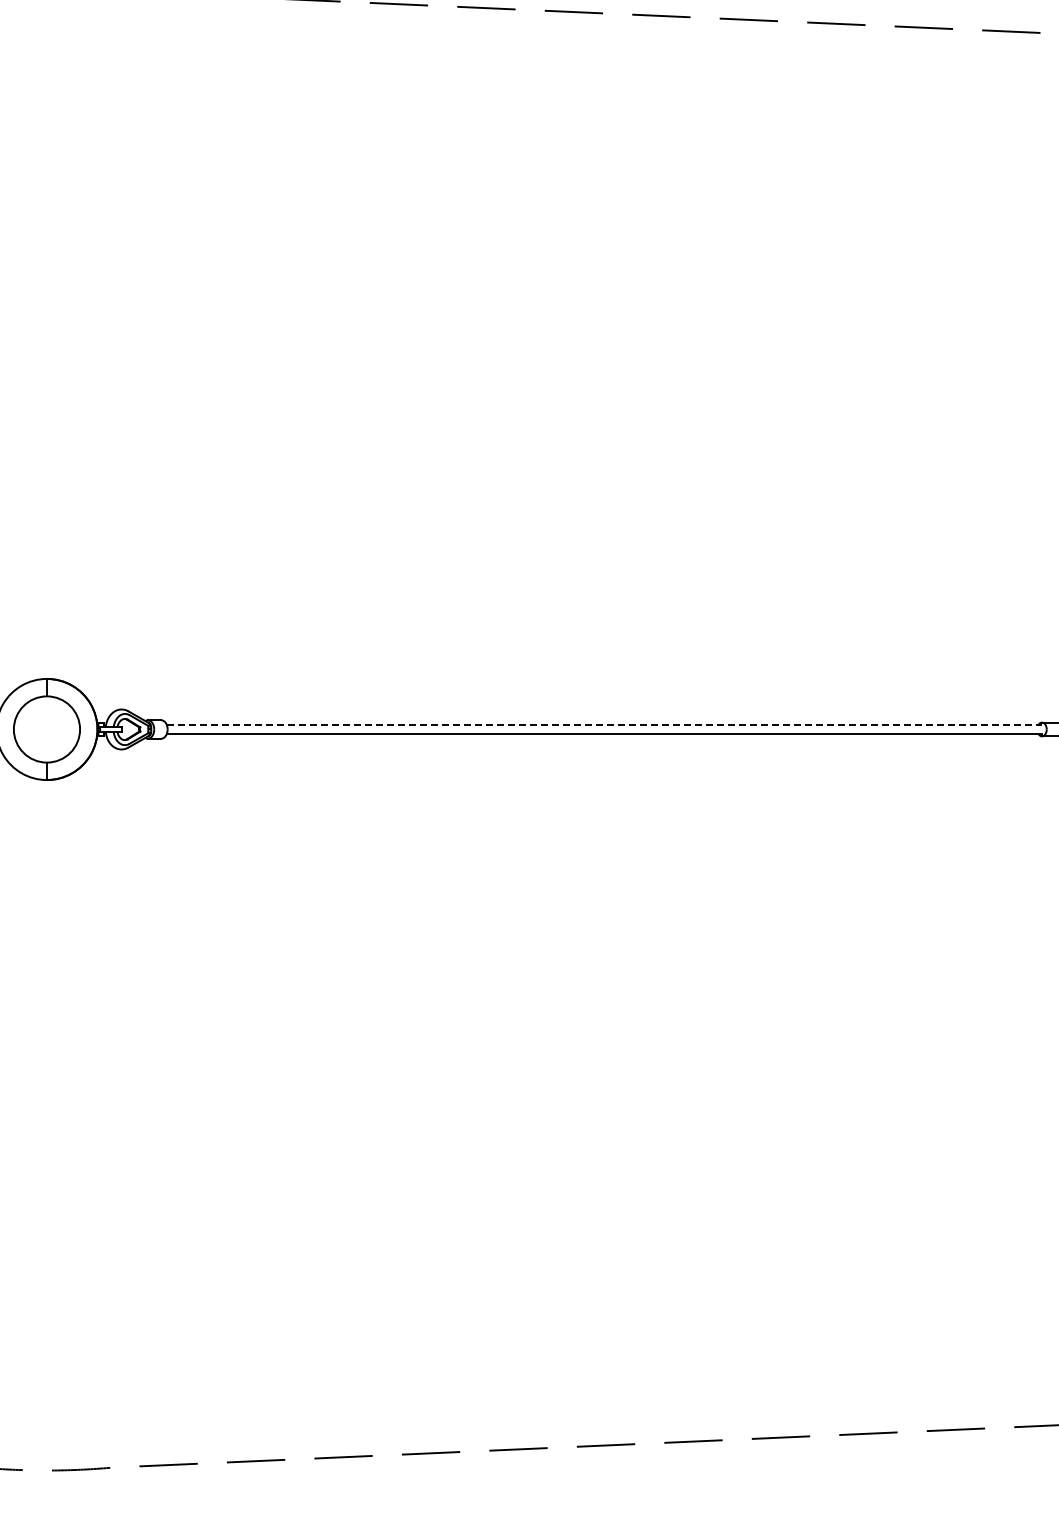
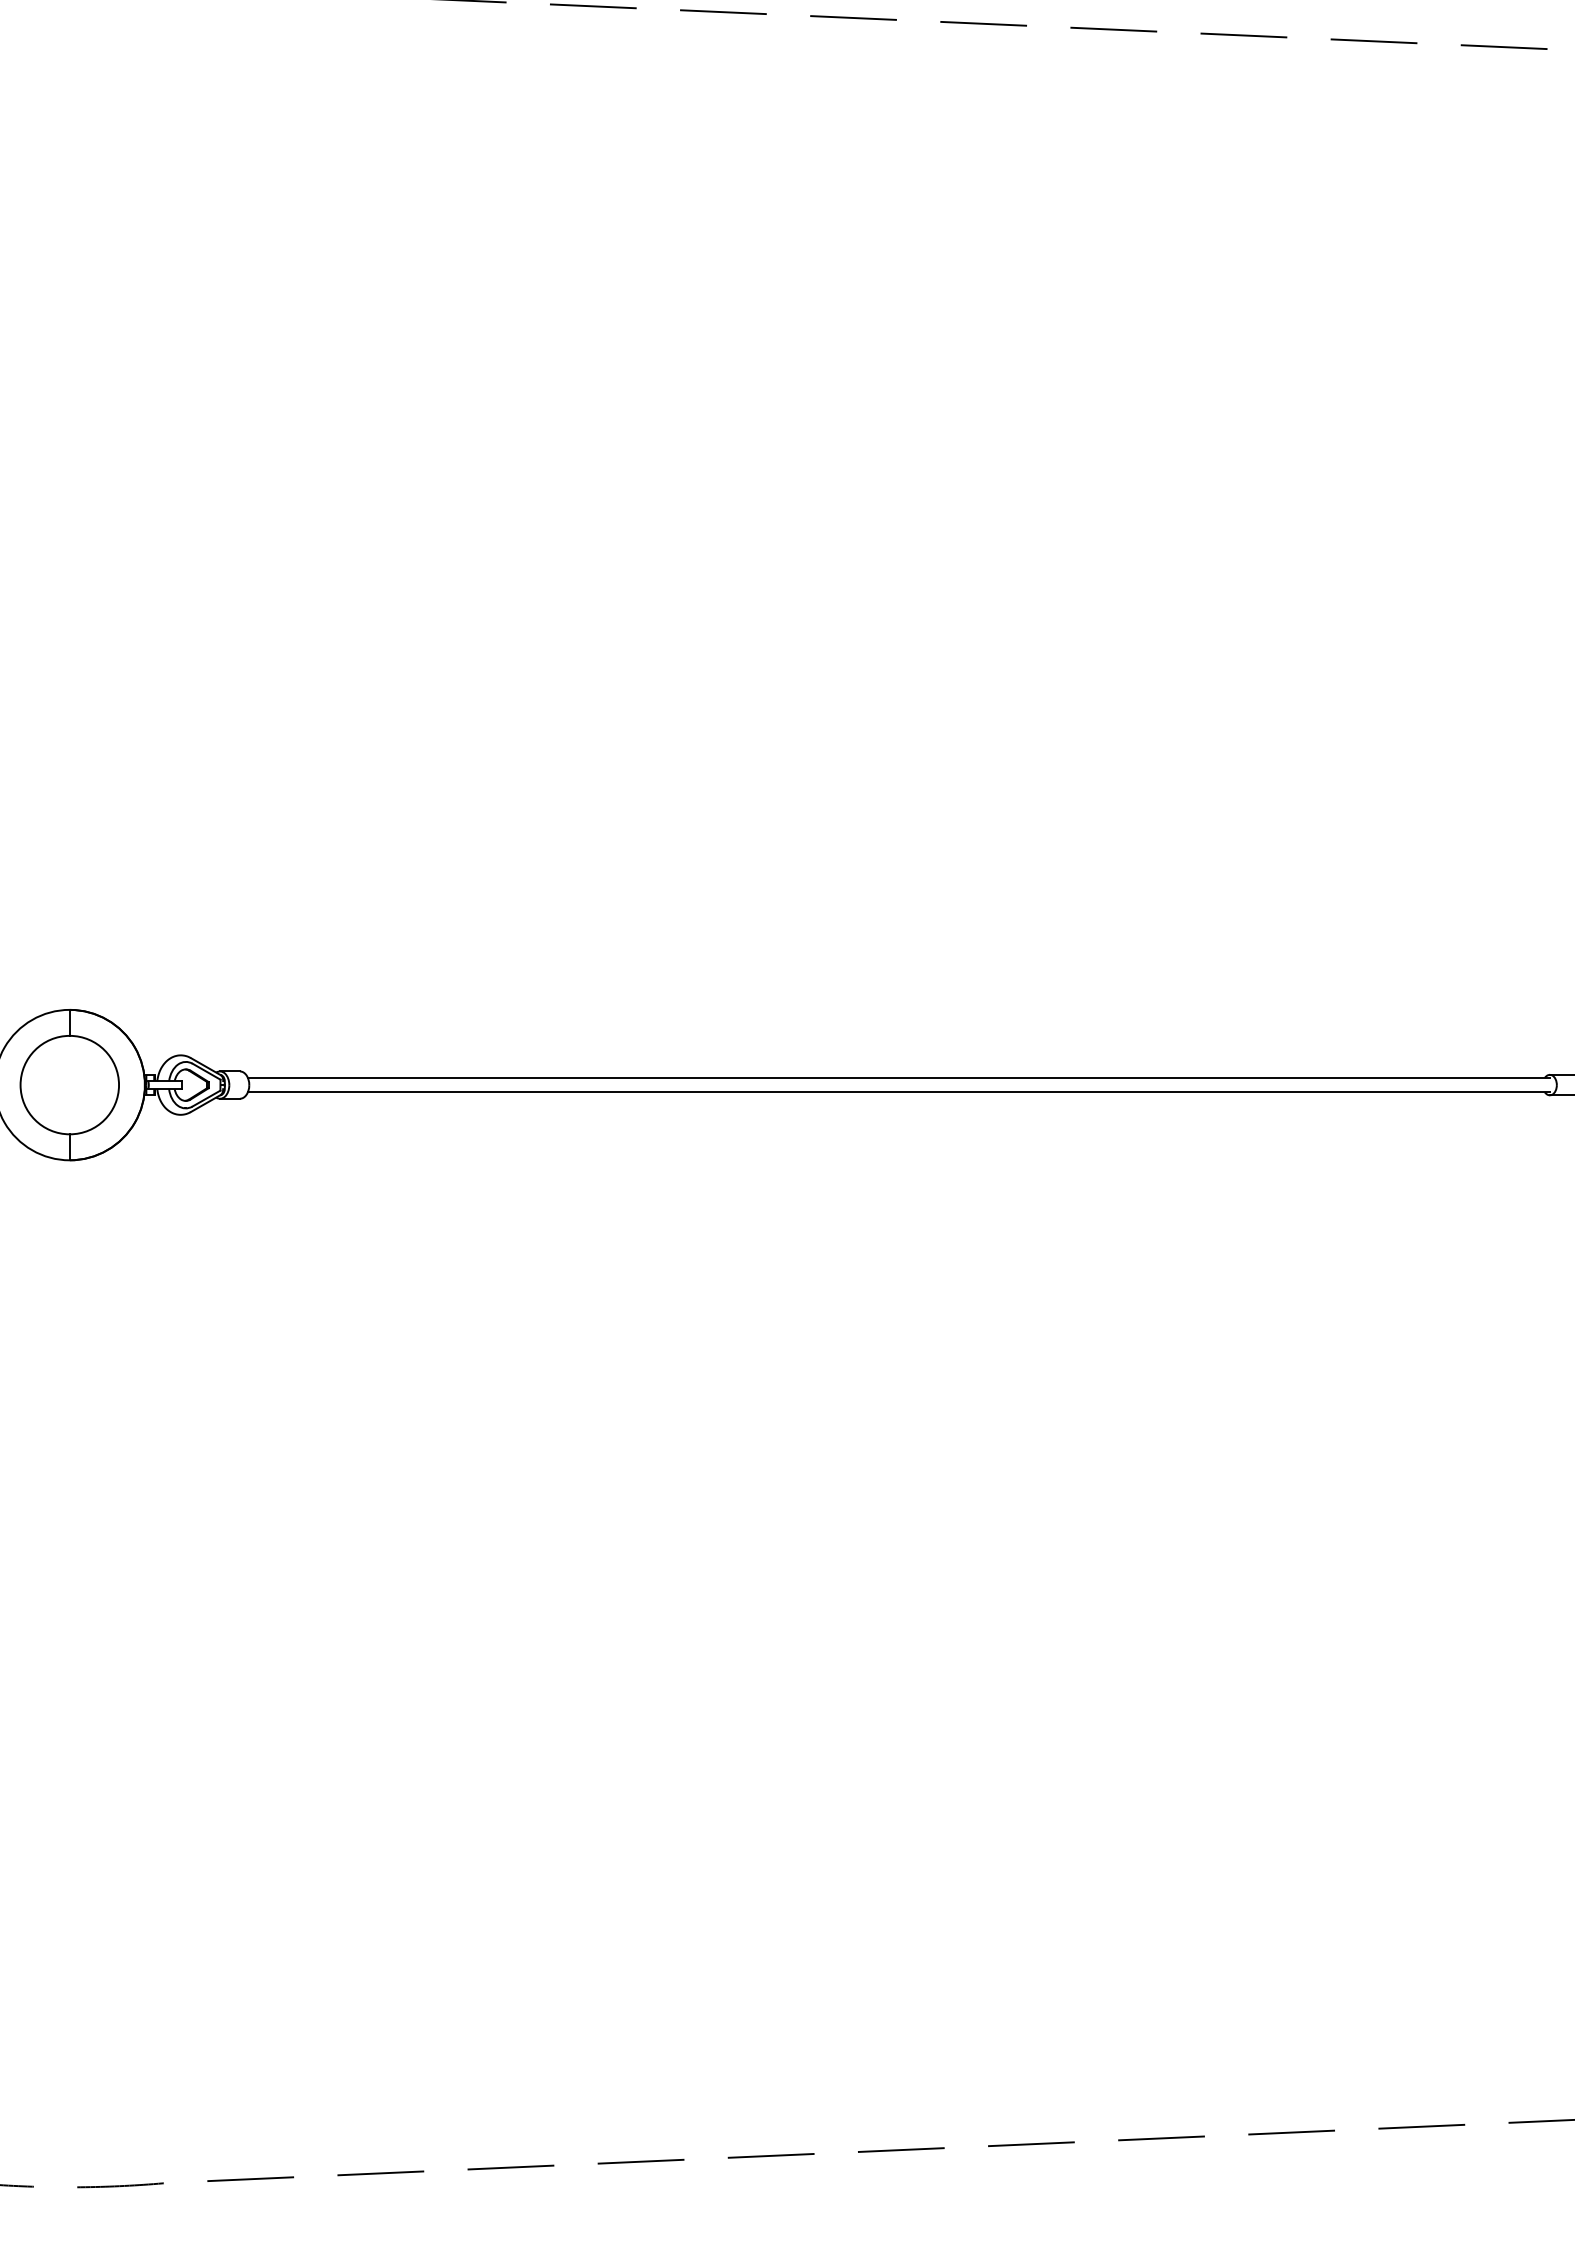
line: (604, 724) -> (899, 1077), dashed -> solid

